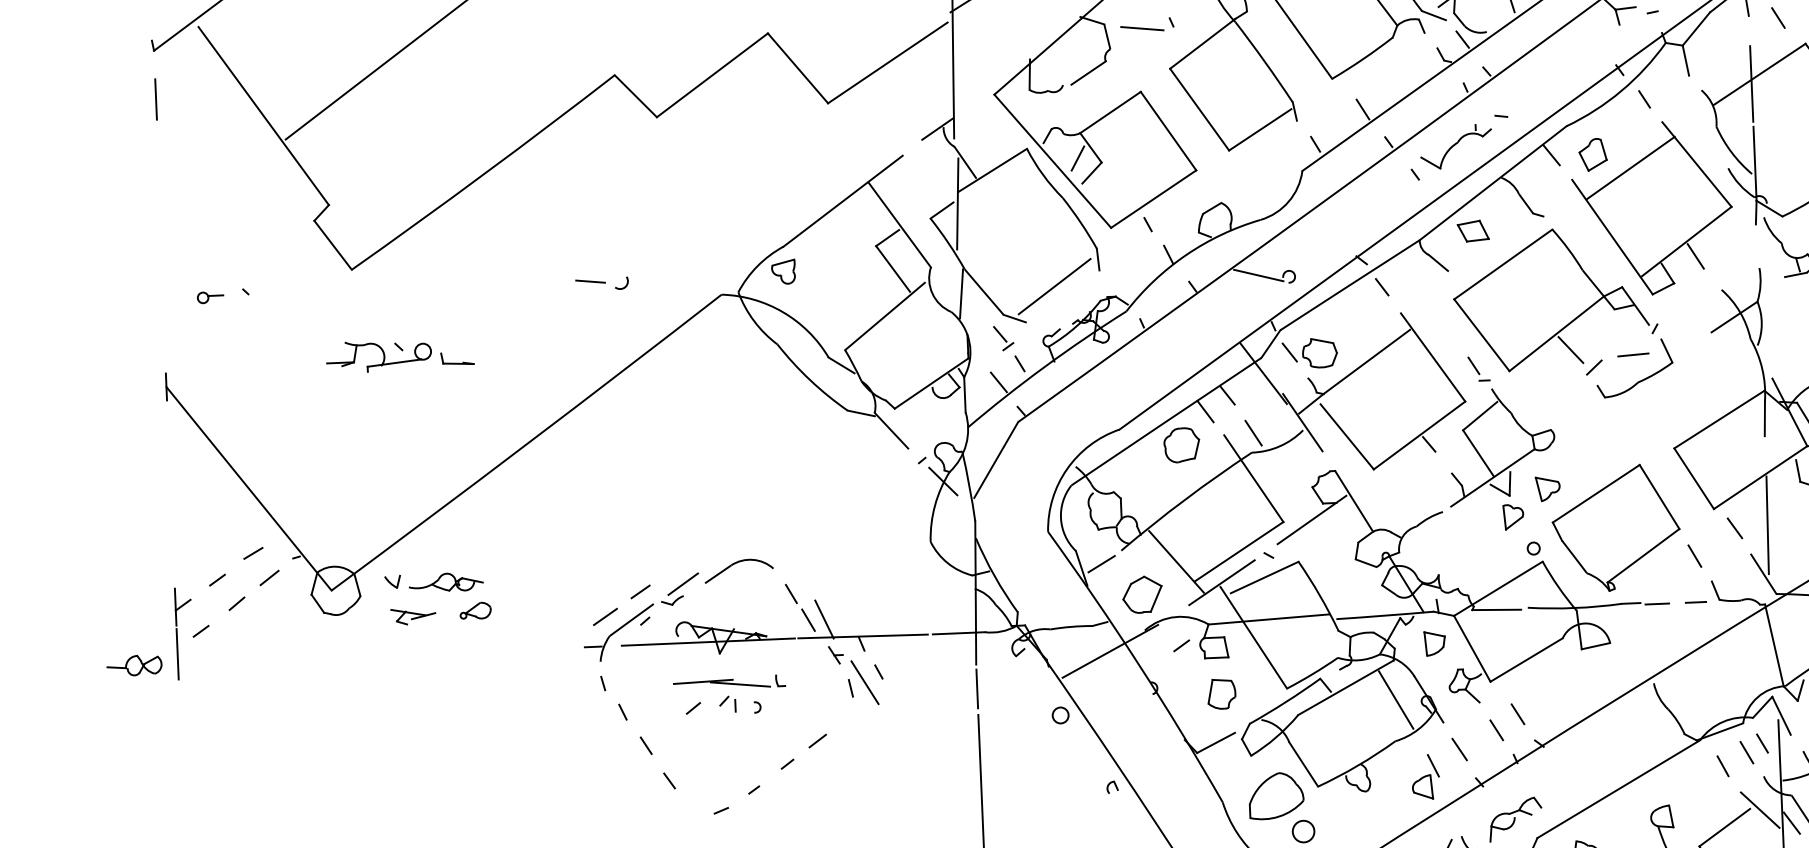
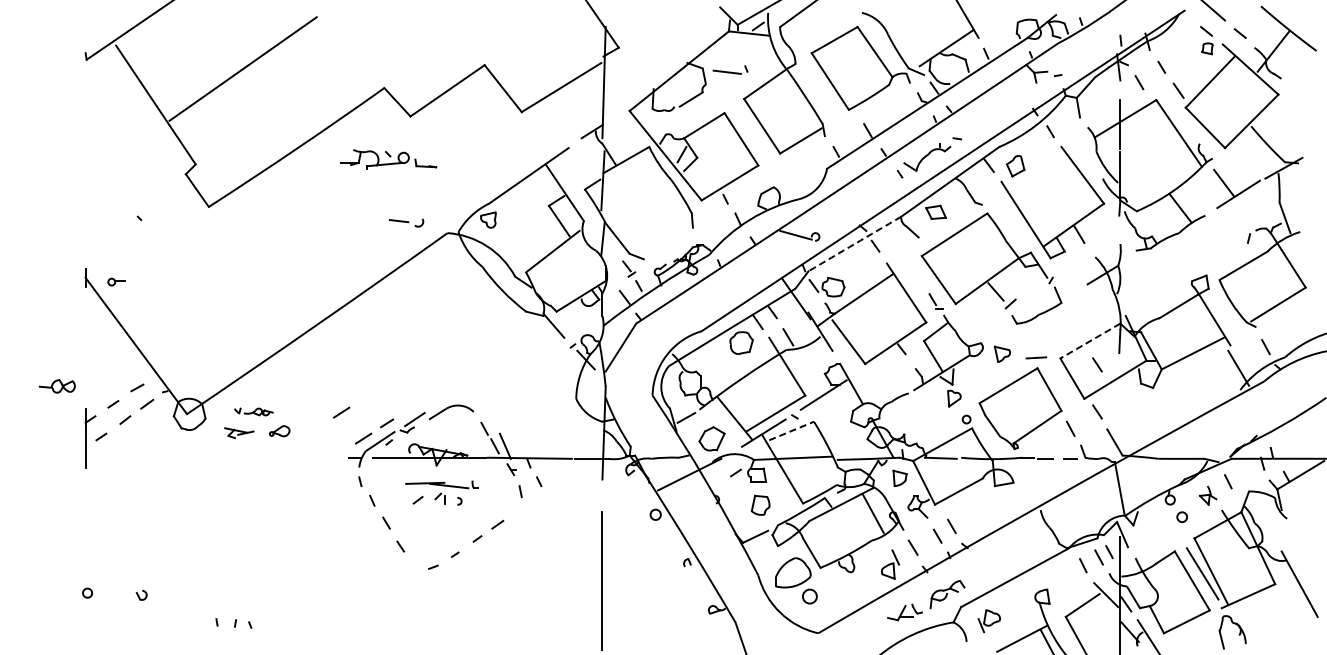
line: (155, 99) -> (86, 91), removed
line: (1630, 167) -> (1039, 175), removed
part: (602, 283) -> (406, 222), moved
arc: (1349, 284) -> (854, 243), solid -> dashed
line: (1054, 285) -> (663, 236), removed
part: (210, 296) -> (116, 281), moved
line: (1633, 354) -> (1036, 357), moved
part: (399, 355) -> (388, 159), moved
line: (1719, 420) -> (1090, 341), solid -> dashed
line: (1731, 455) -> (1097, 364), added
part: (1546, 487) -> (1001, 353), moved
line: (1767, 524) -> (1118, 410), removed
line: (1266, 576) -> (792, 430), solid -> dashed
line: (569, 578) -> (341, 412), added
part: (433, 582) -> (253, 411), size x0.6
part: (133, 665) -> (56, 386), moved
line: (864, 683) -> (529, 488), removed
line: (977, 687) -> (602, 494), removed

